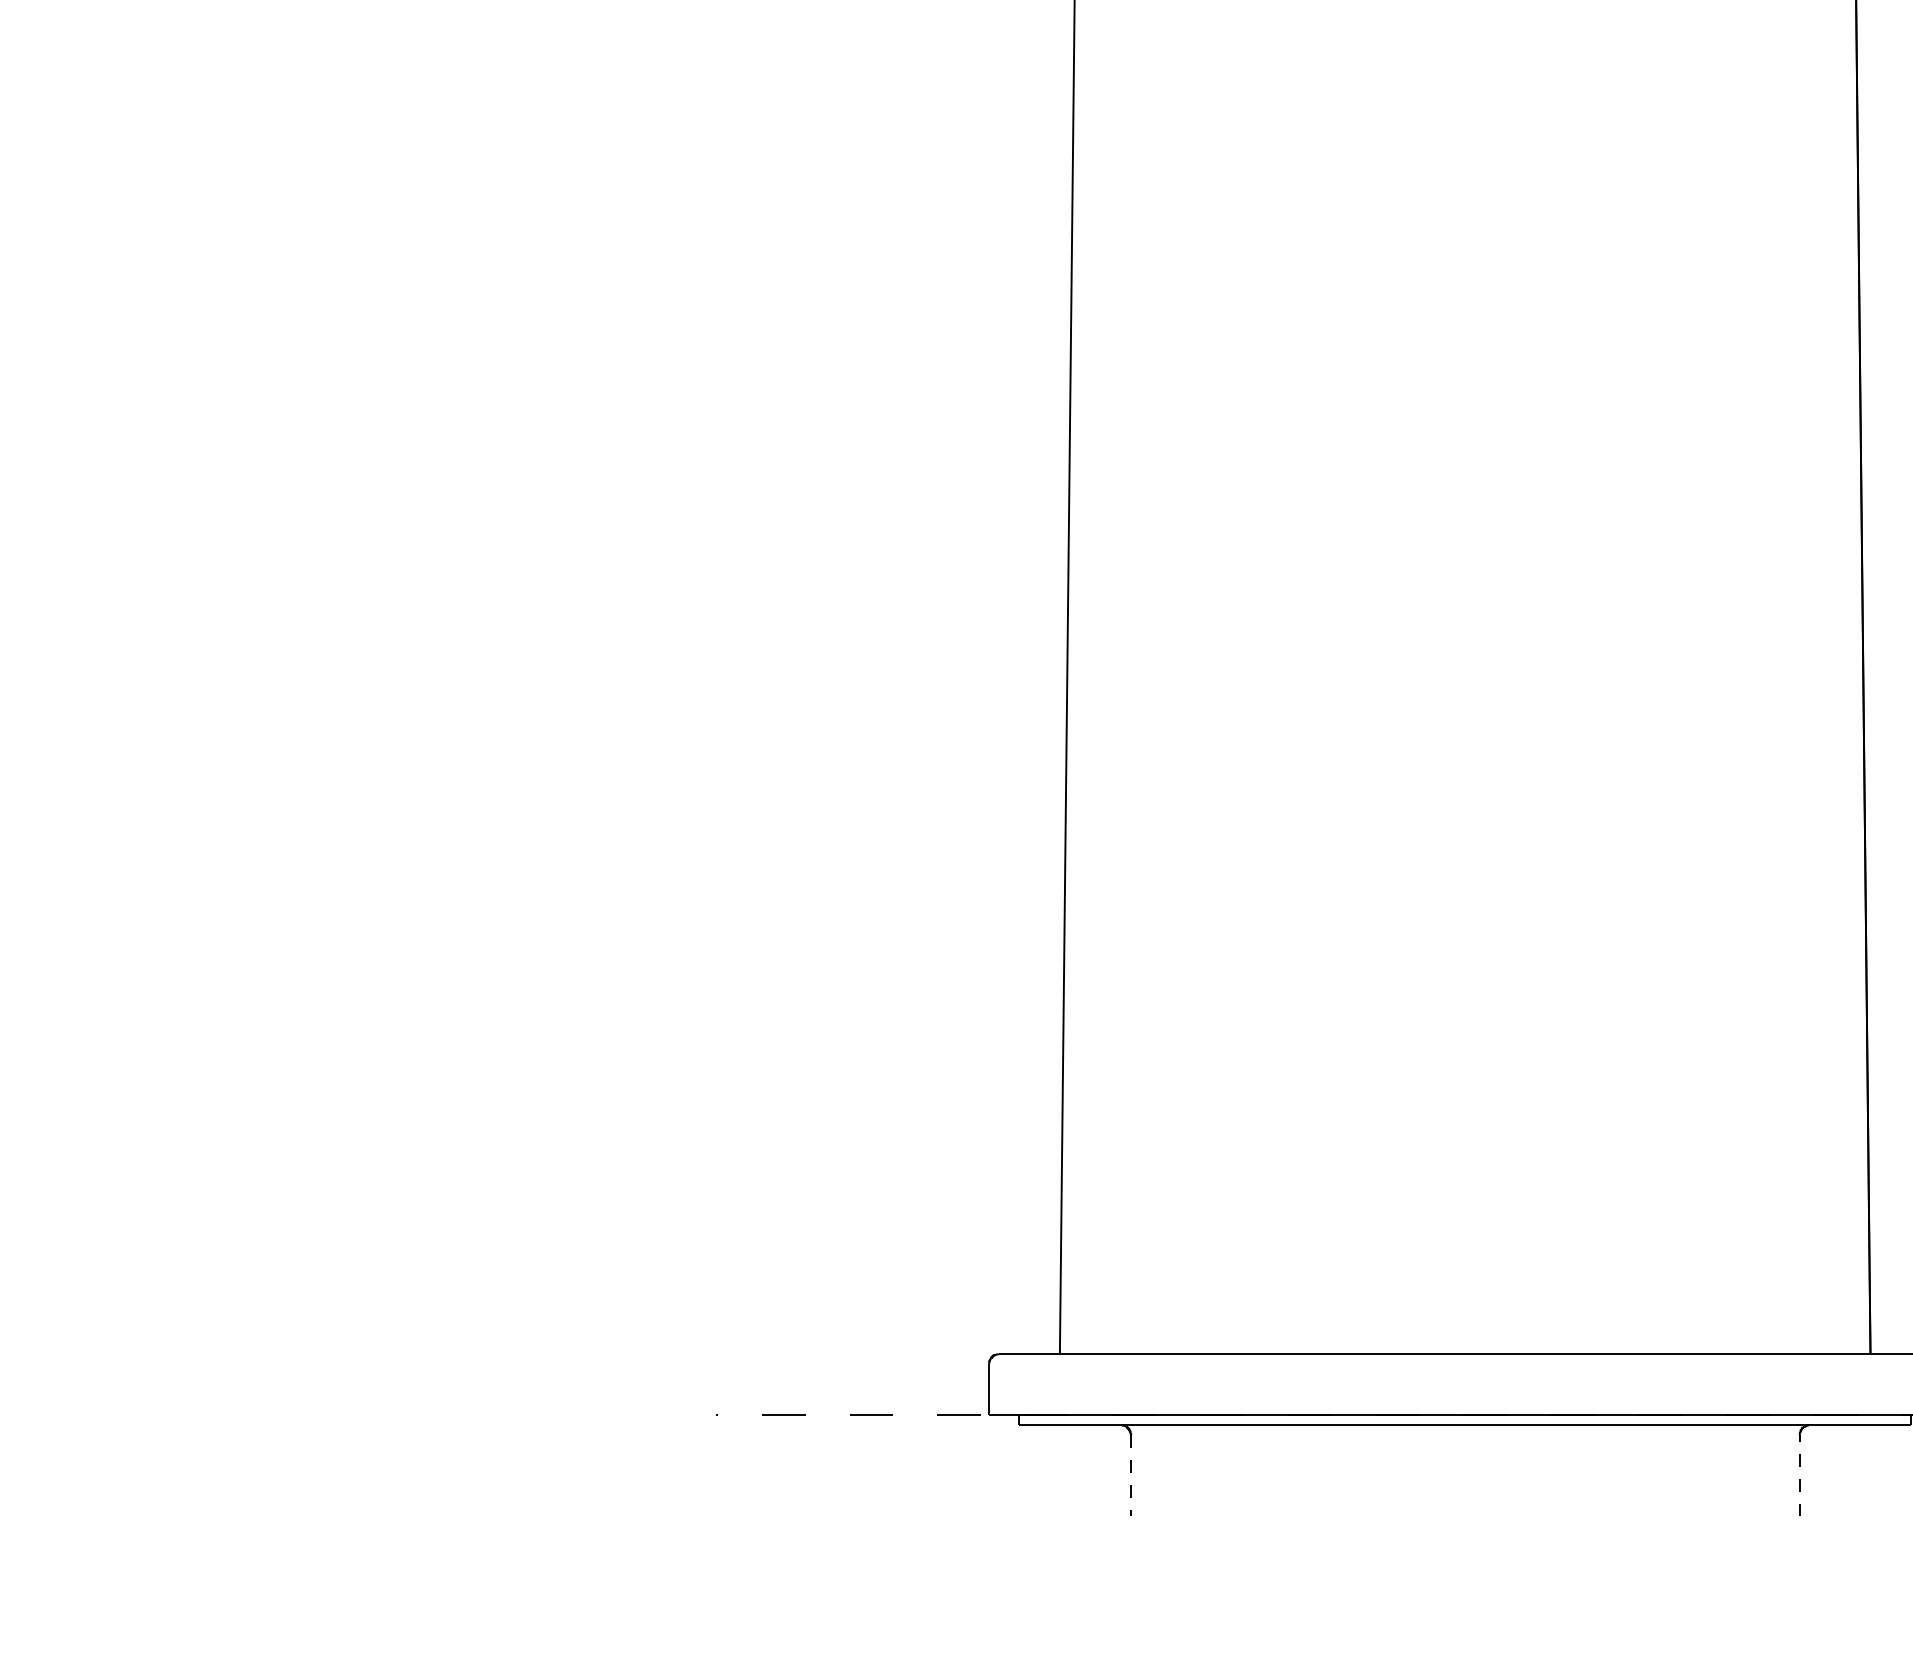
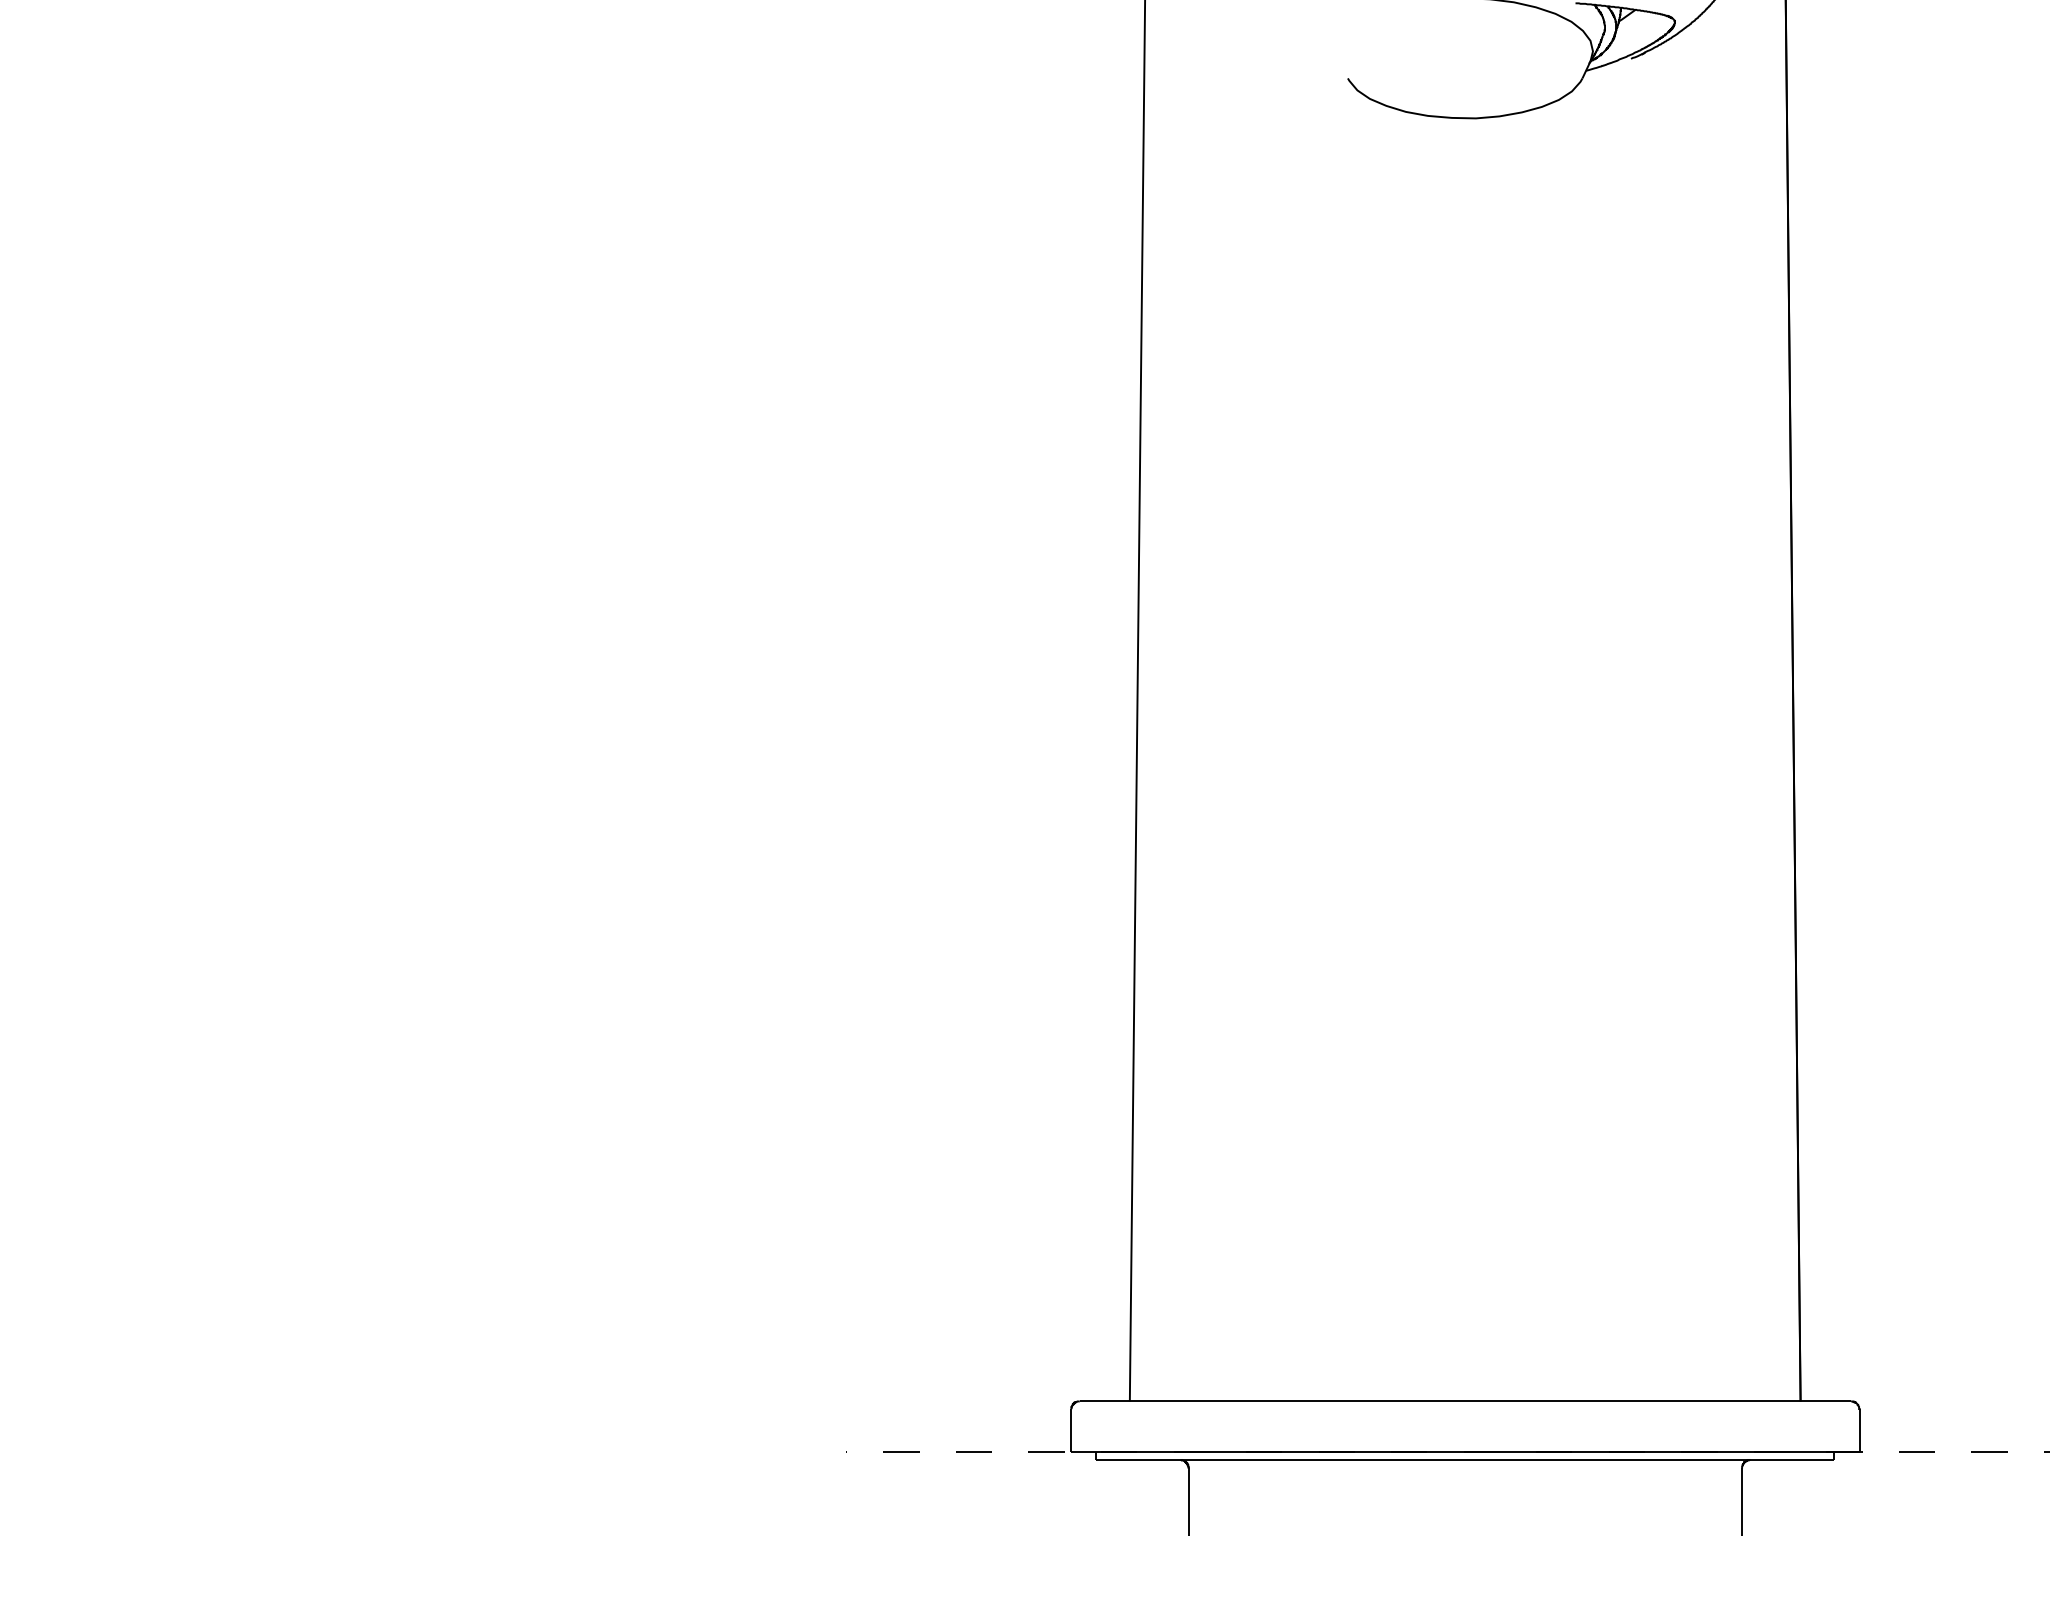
line: (1130, 1475) -> (1188, 1501), dashed -> solid
line: (1800, 1475) -> (1742, 1501), dashed -> solid

